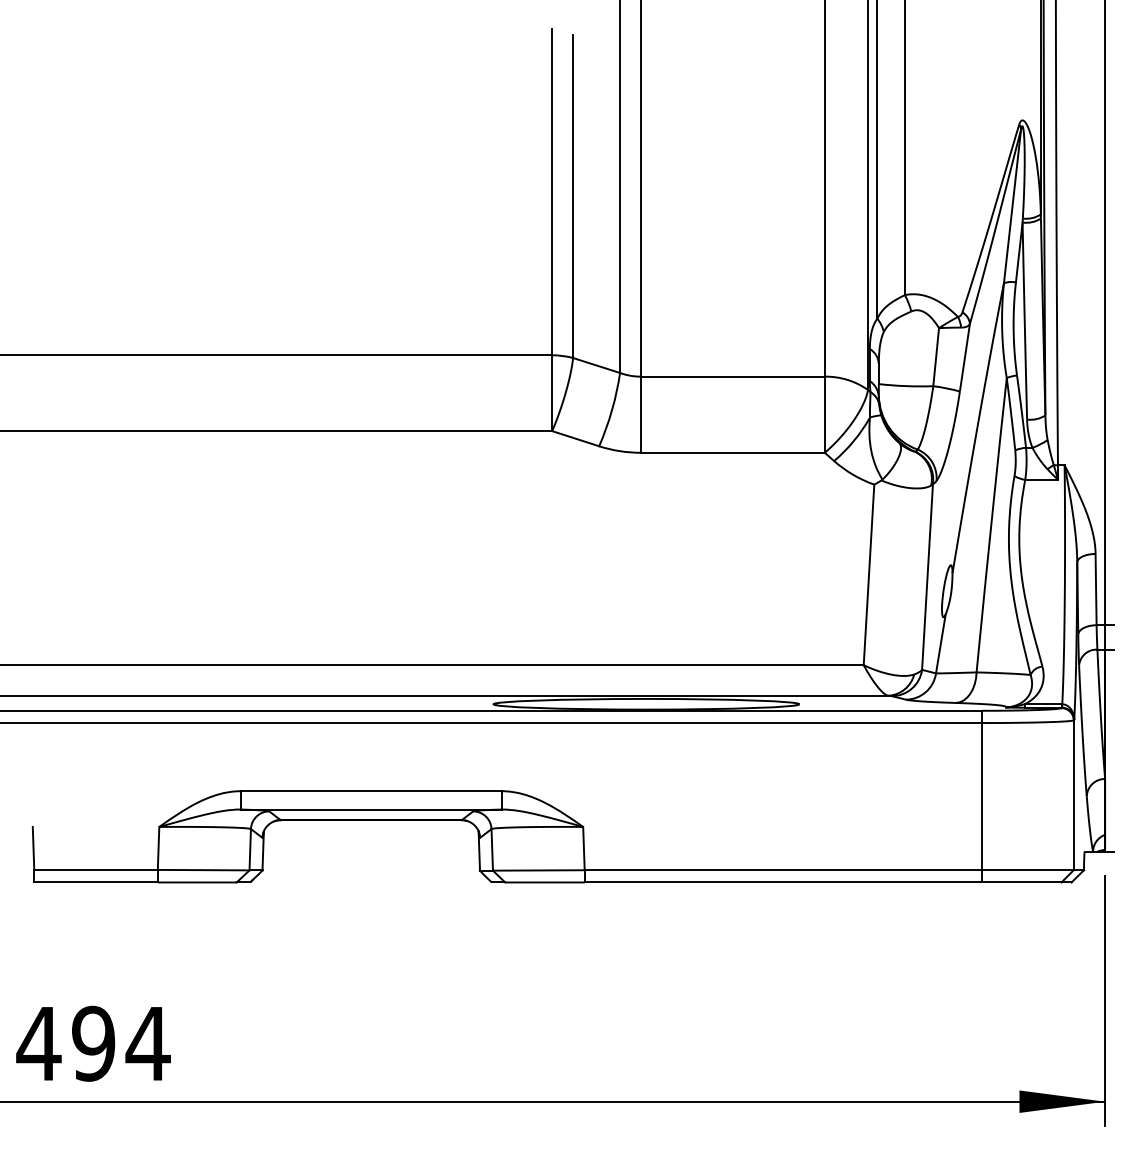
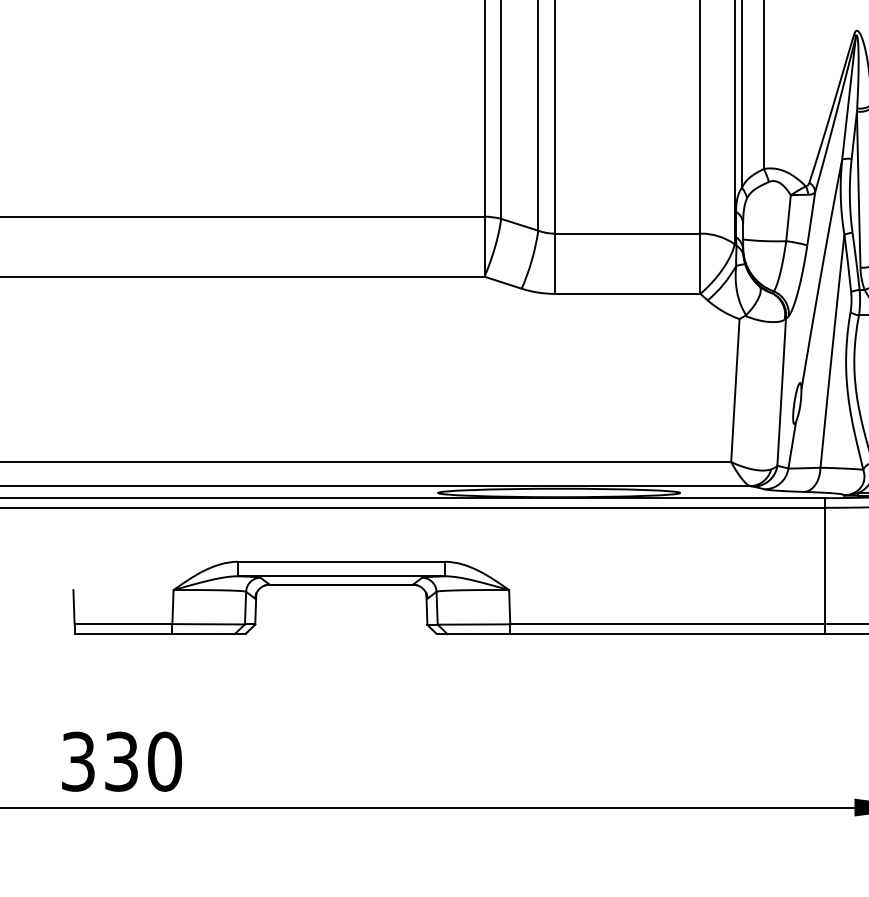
text: (93, 1043) -> (121, 761), 494 -> 330

